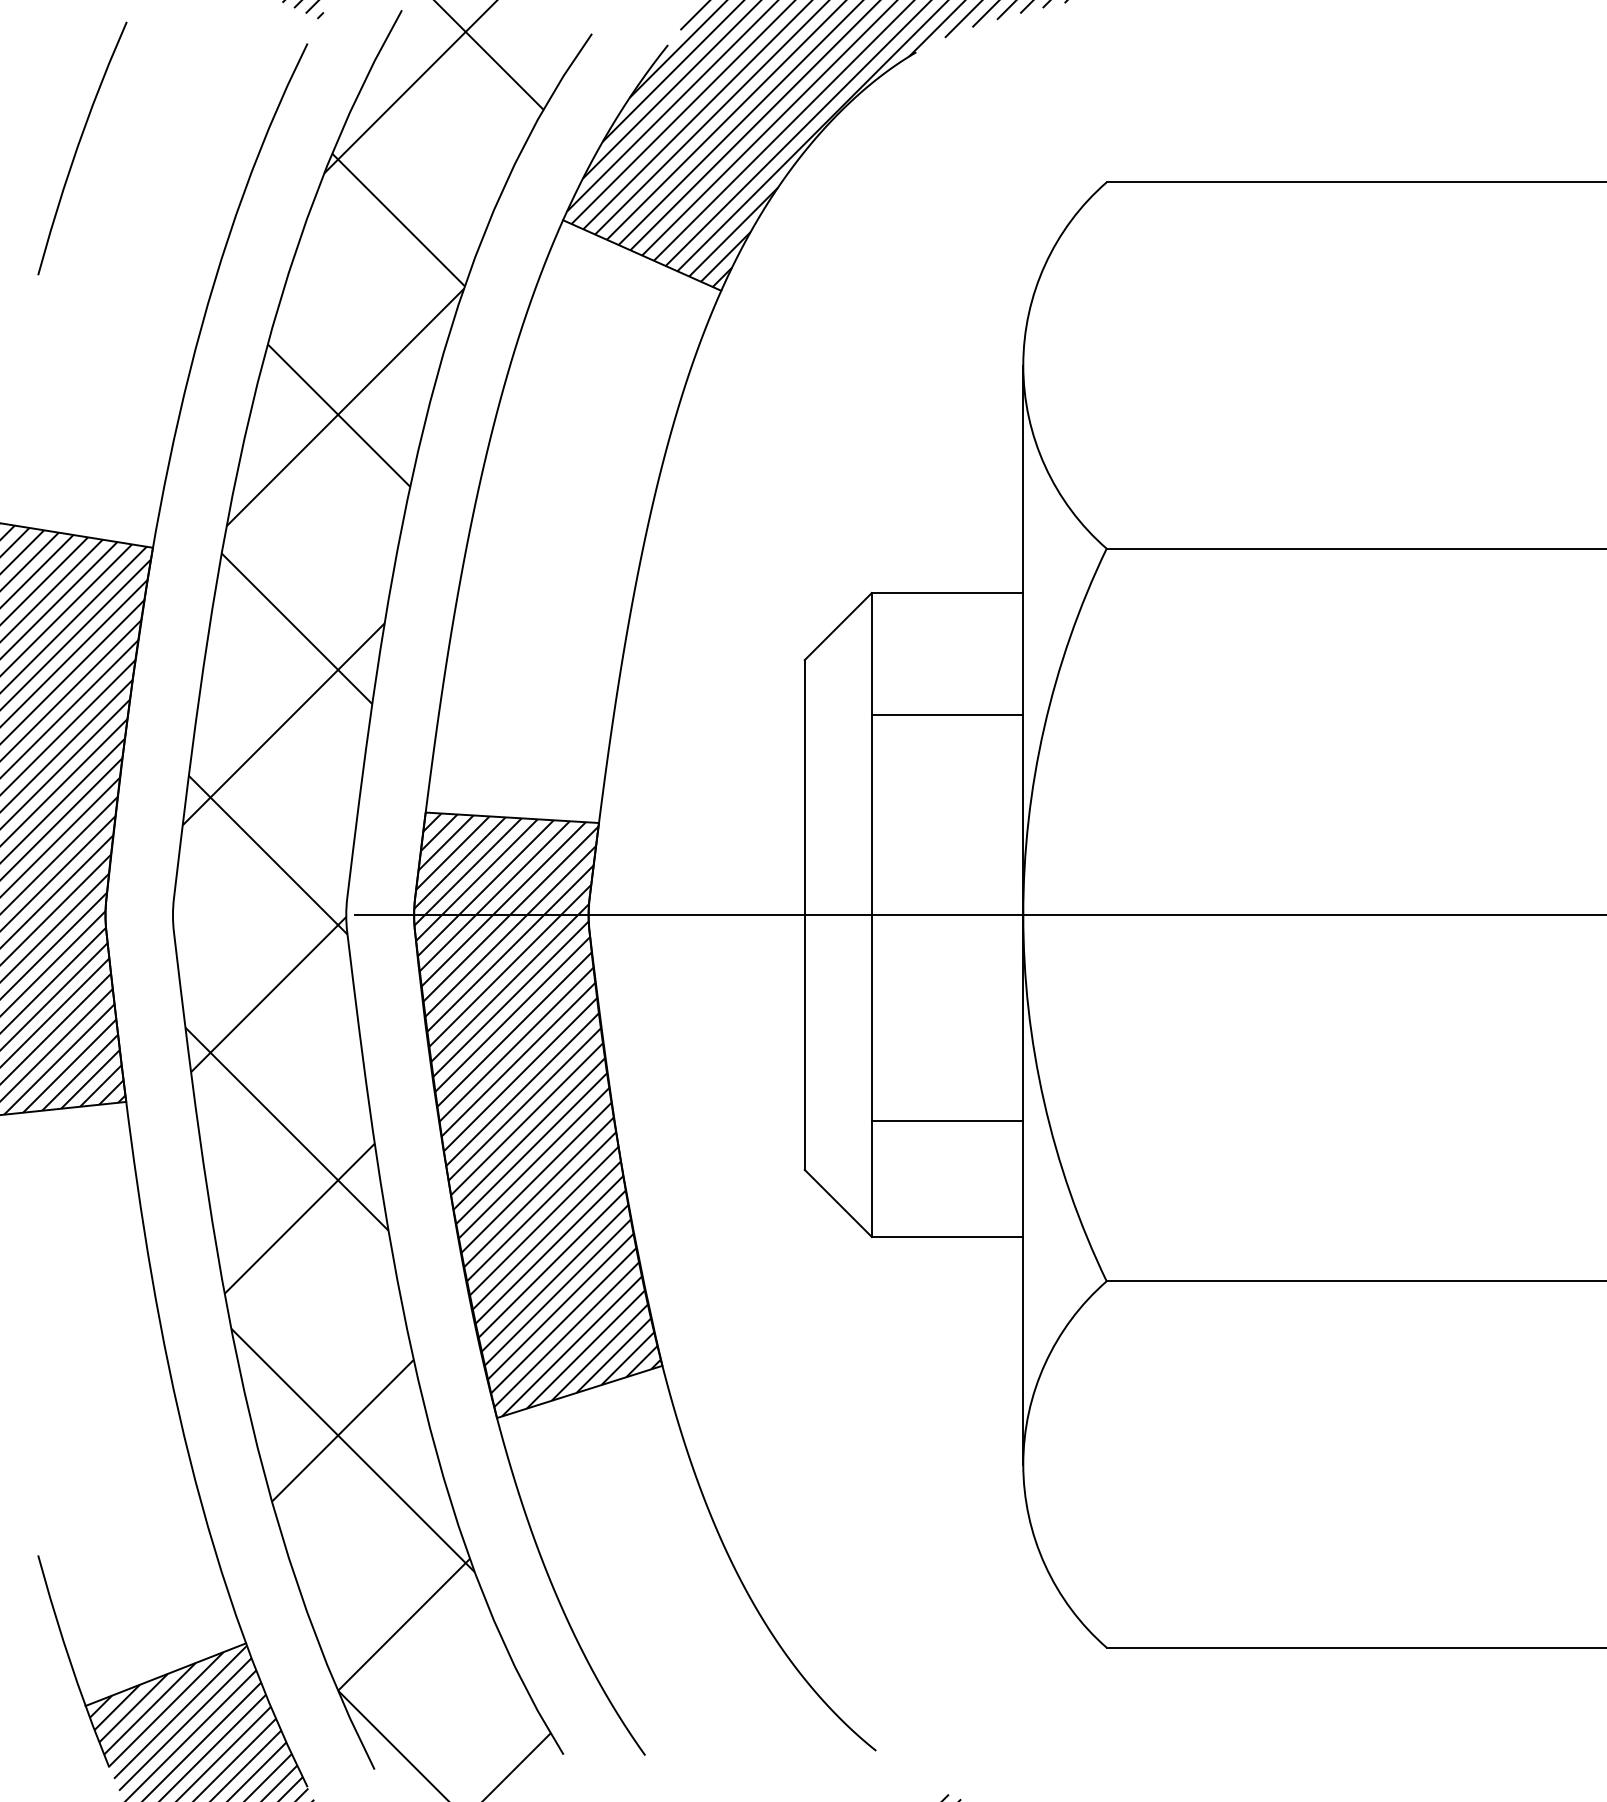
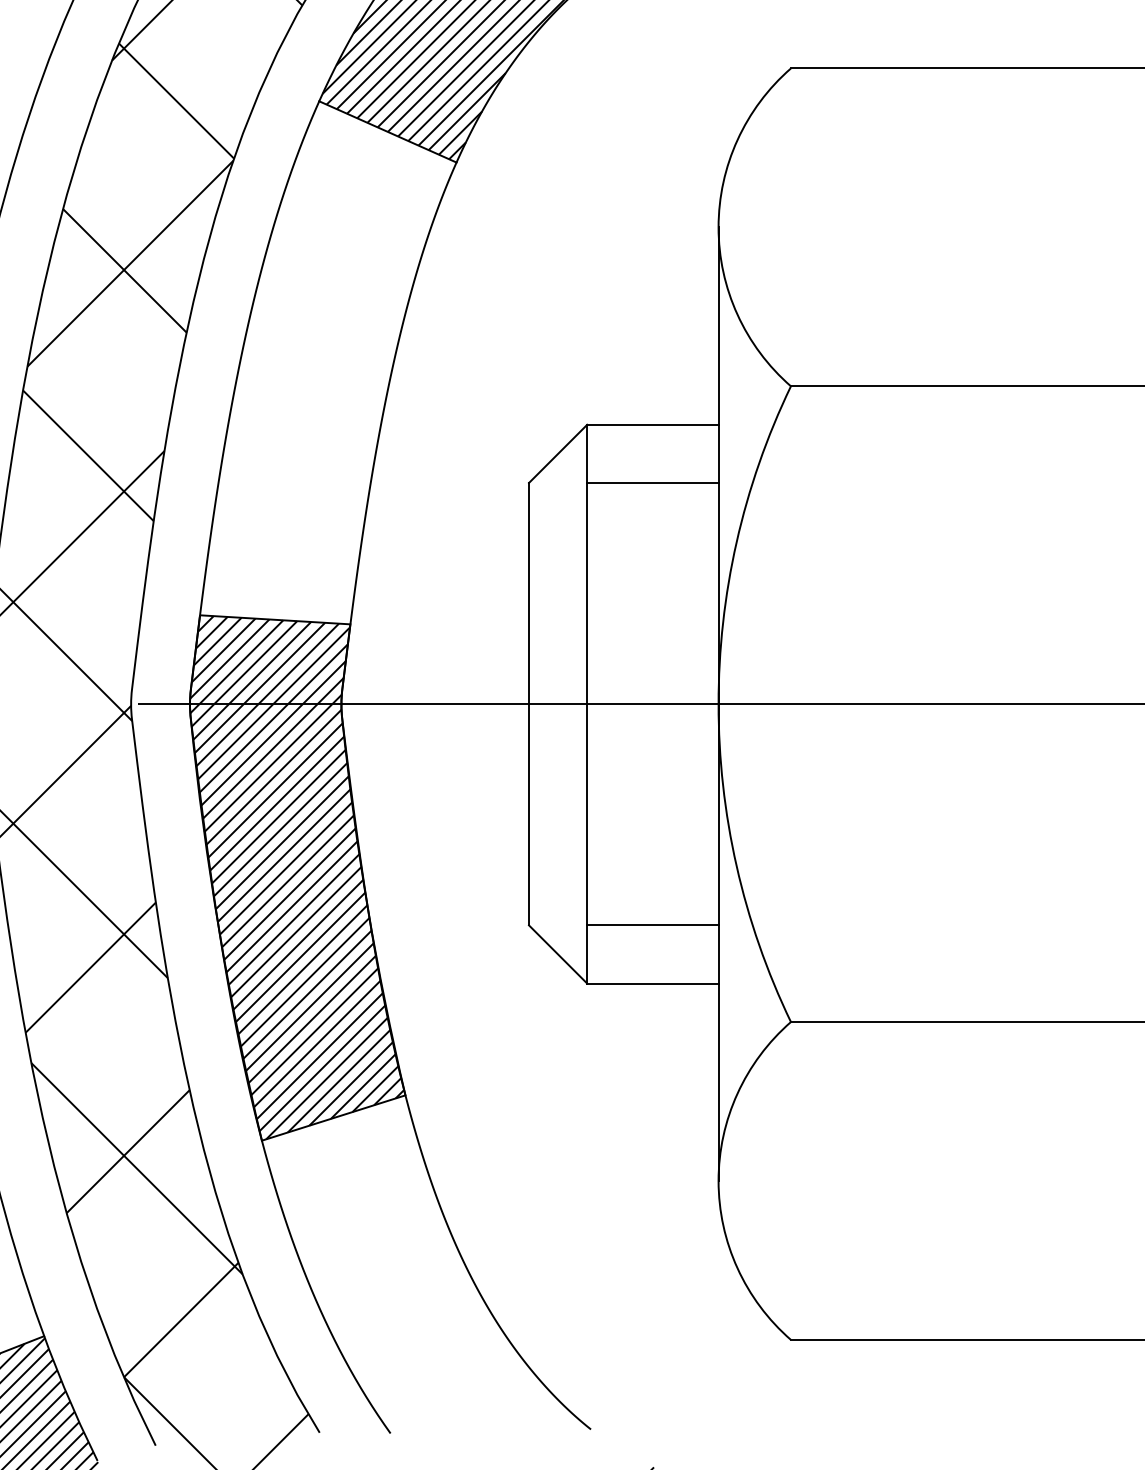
line: (947, 715) -> (652, 483), moved
line: (947, 1120) -> (652, 925), moved

